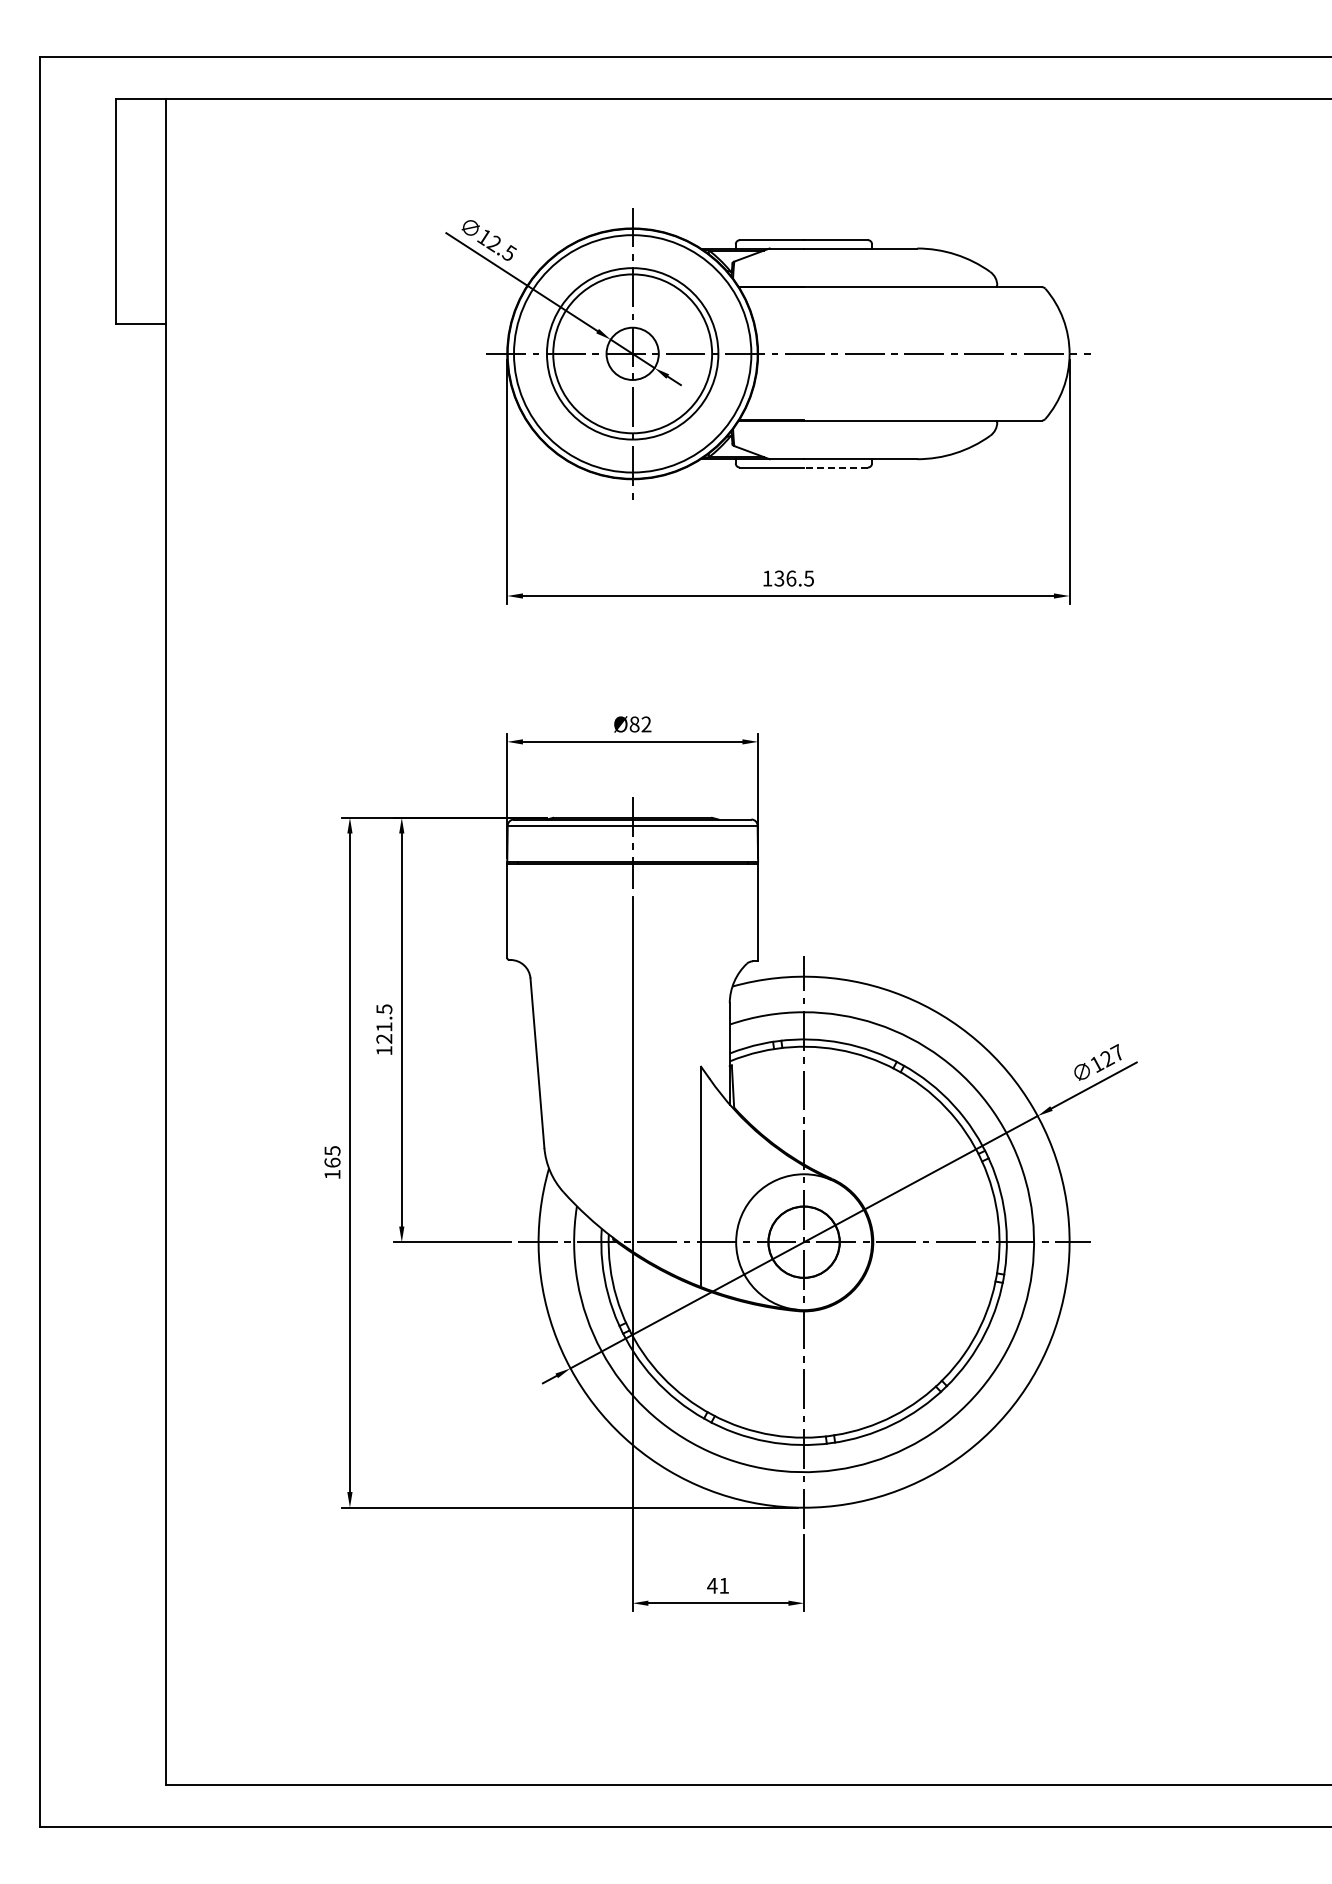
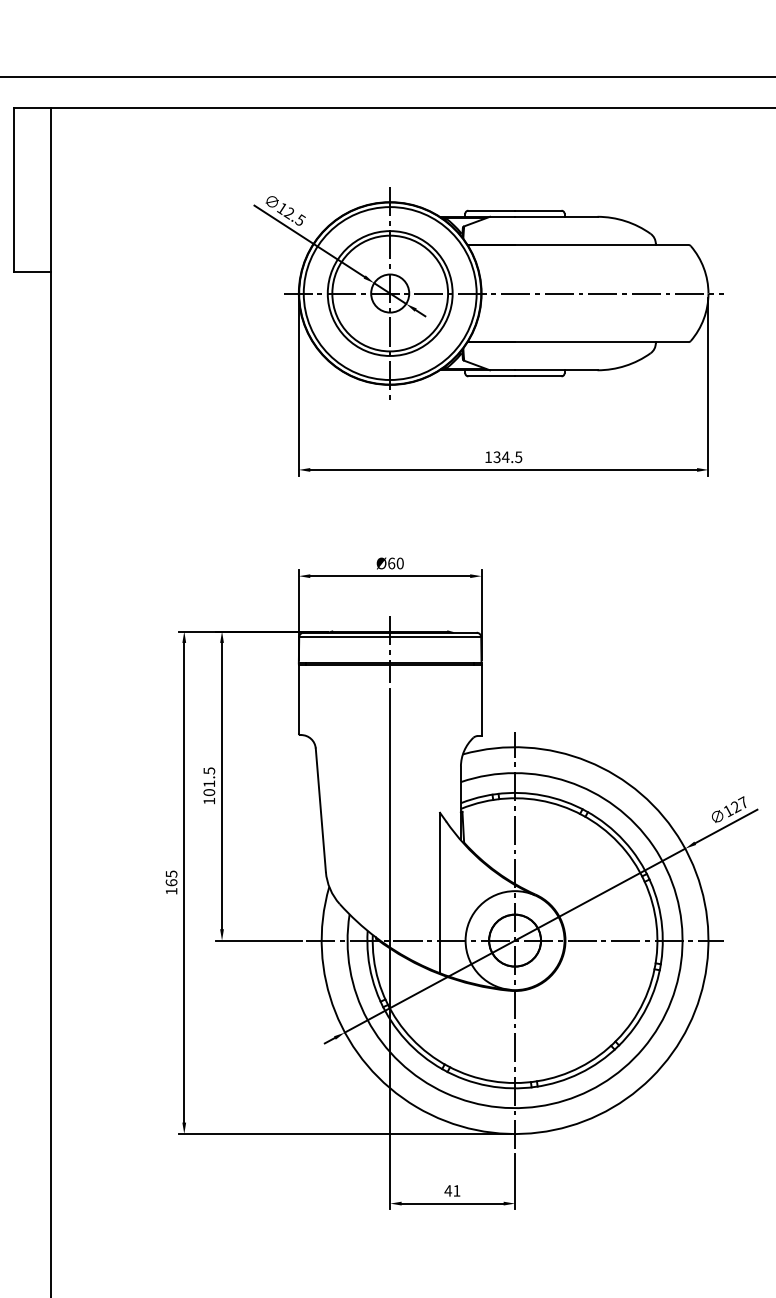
line: (835, 467) -> (537, 376), dashed -> solid
text: (790, 578) -> (505, 457), 136.5 -> 134.5
text: (640, 724) -> (395, 563), Ø82 -> Ø60
text: (384, 1038) -> (209, 792), 121.5 -> 101.5

